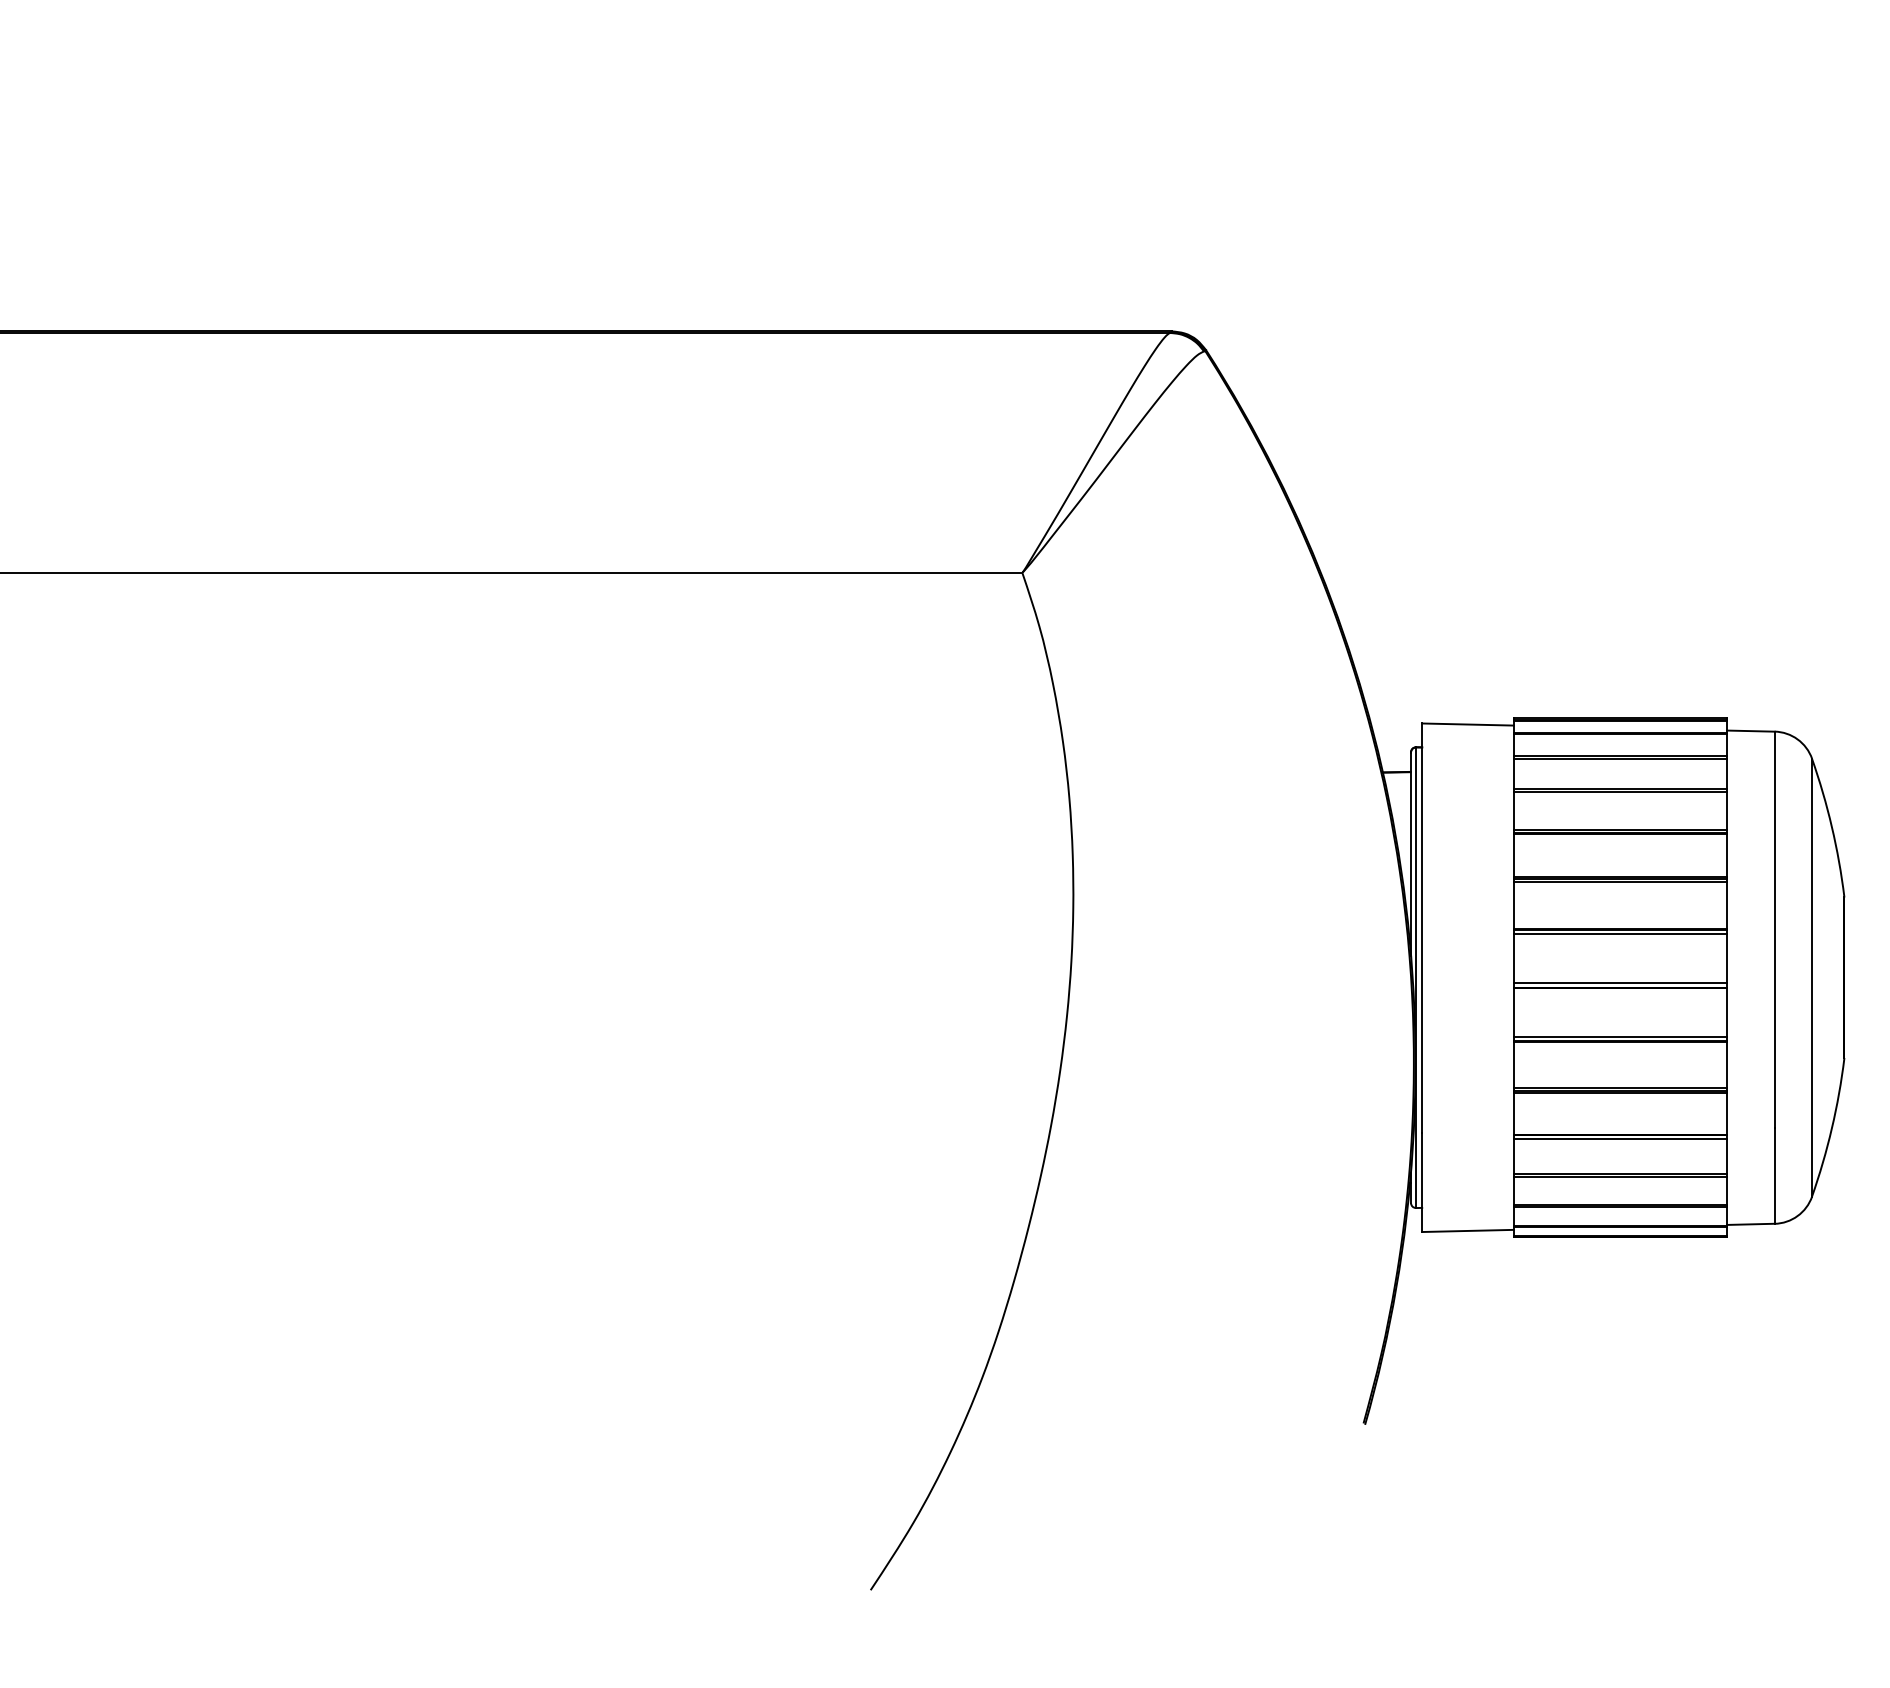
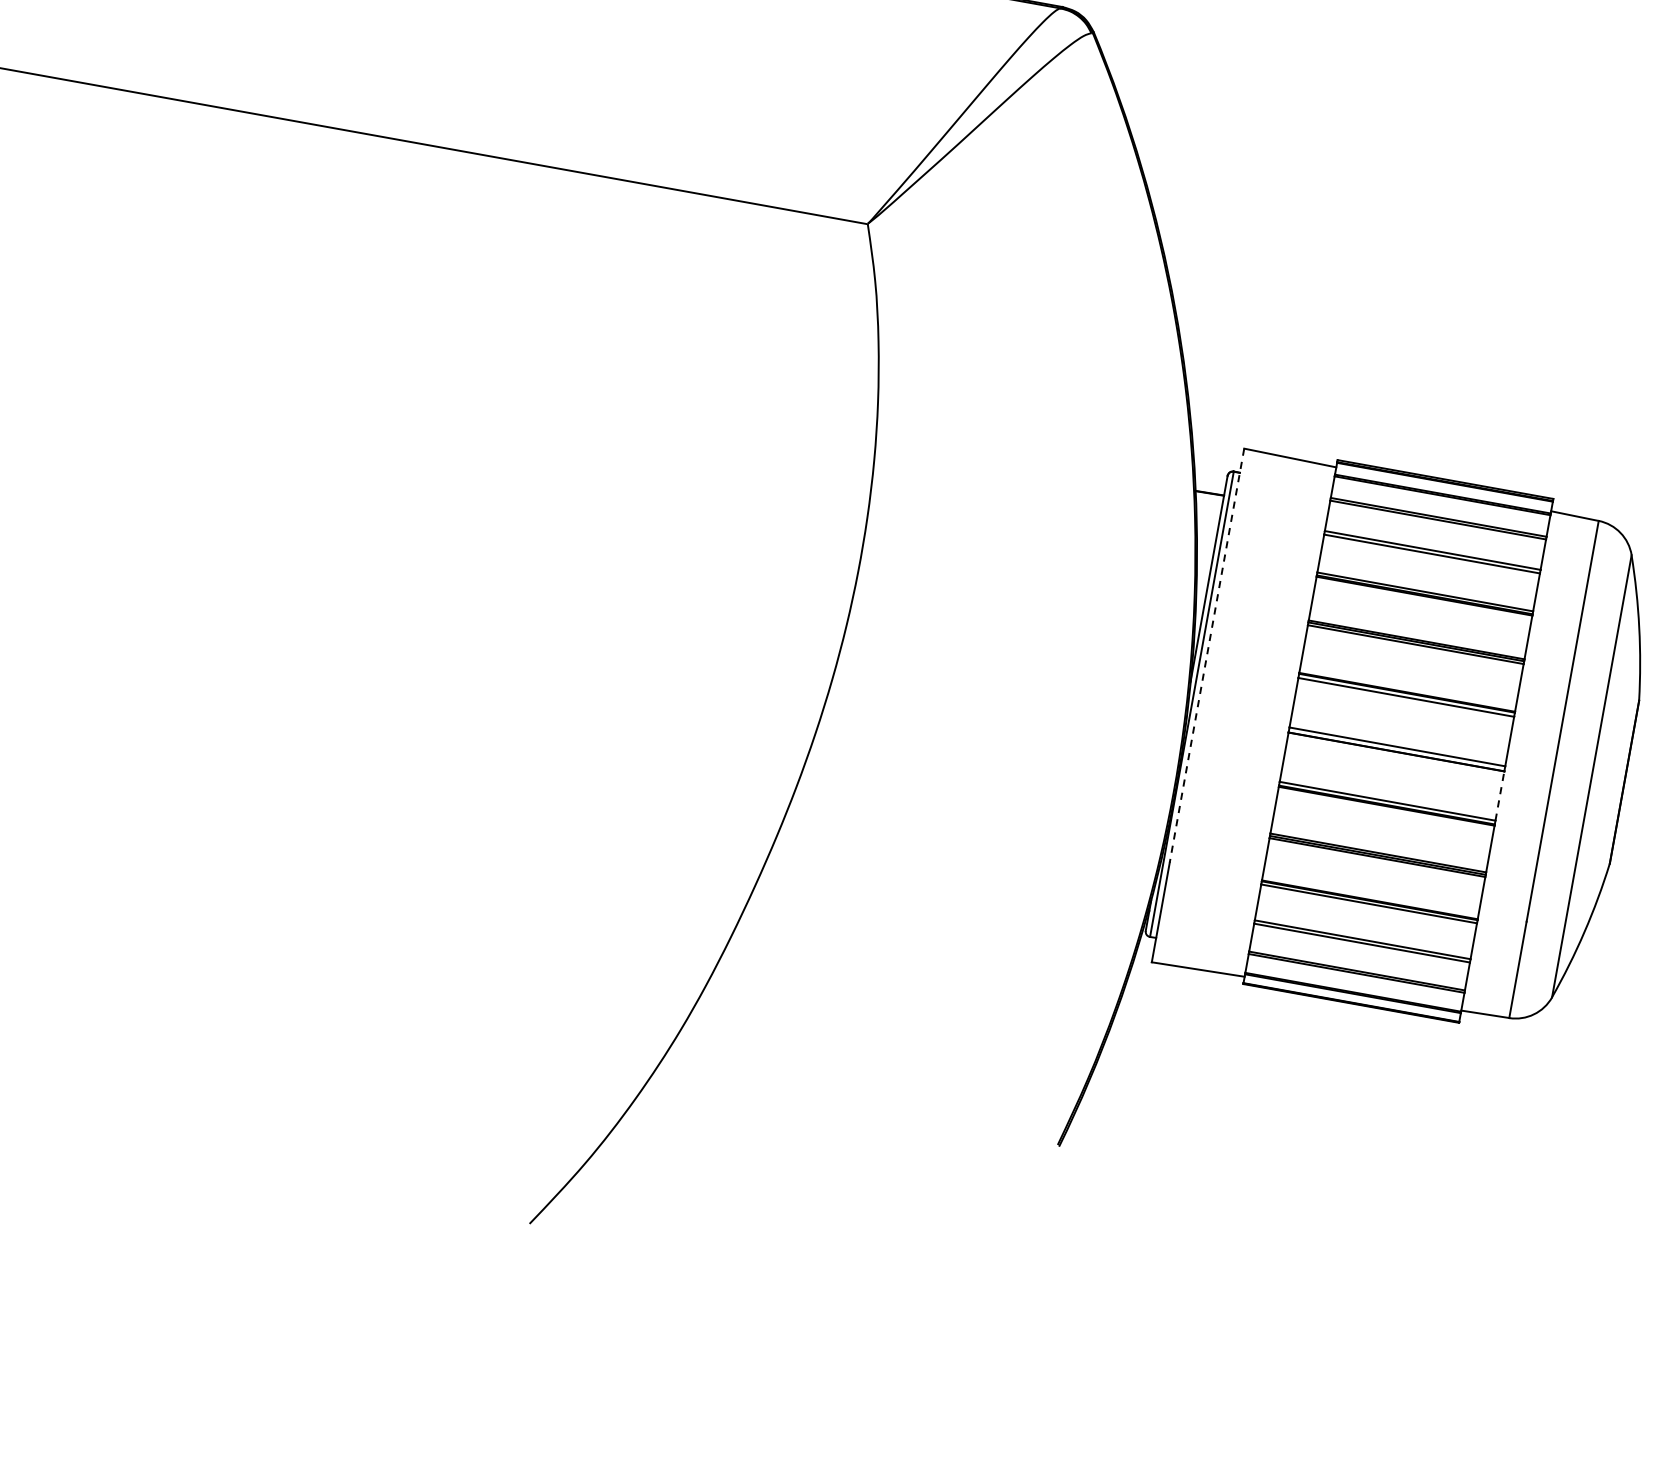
line: (1422, 928) -> (1207, 655), solid -> dashed
line: (1727, 1012) -> (1500, 796), solid -> dashed

